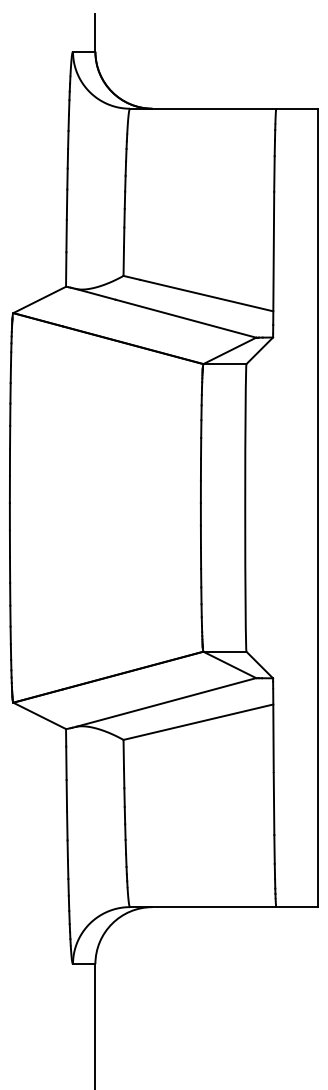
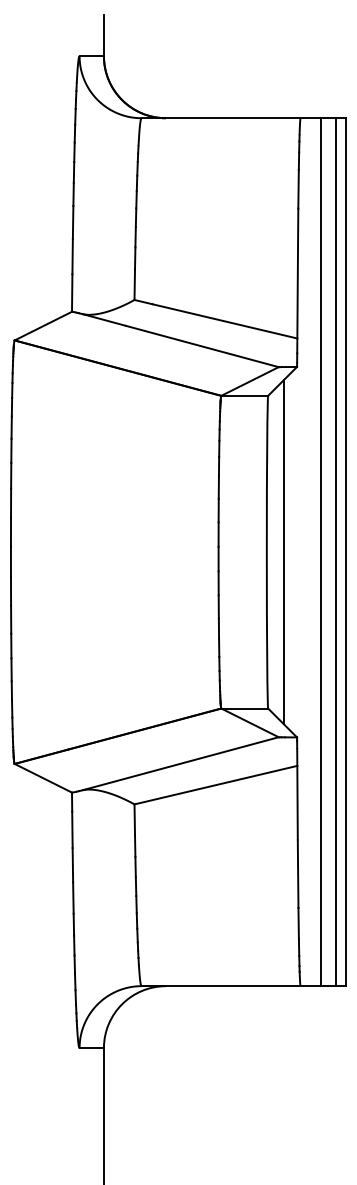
line: (261, 507) -> (284, 551), added
line: (294, 507) -> (320, 551), added
line: (308, 507) -> (335, 551), added

